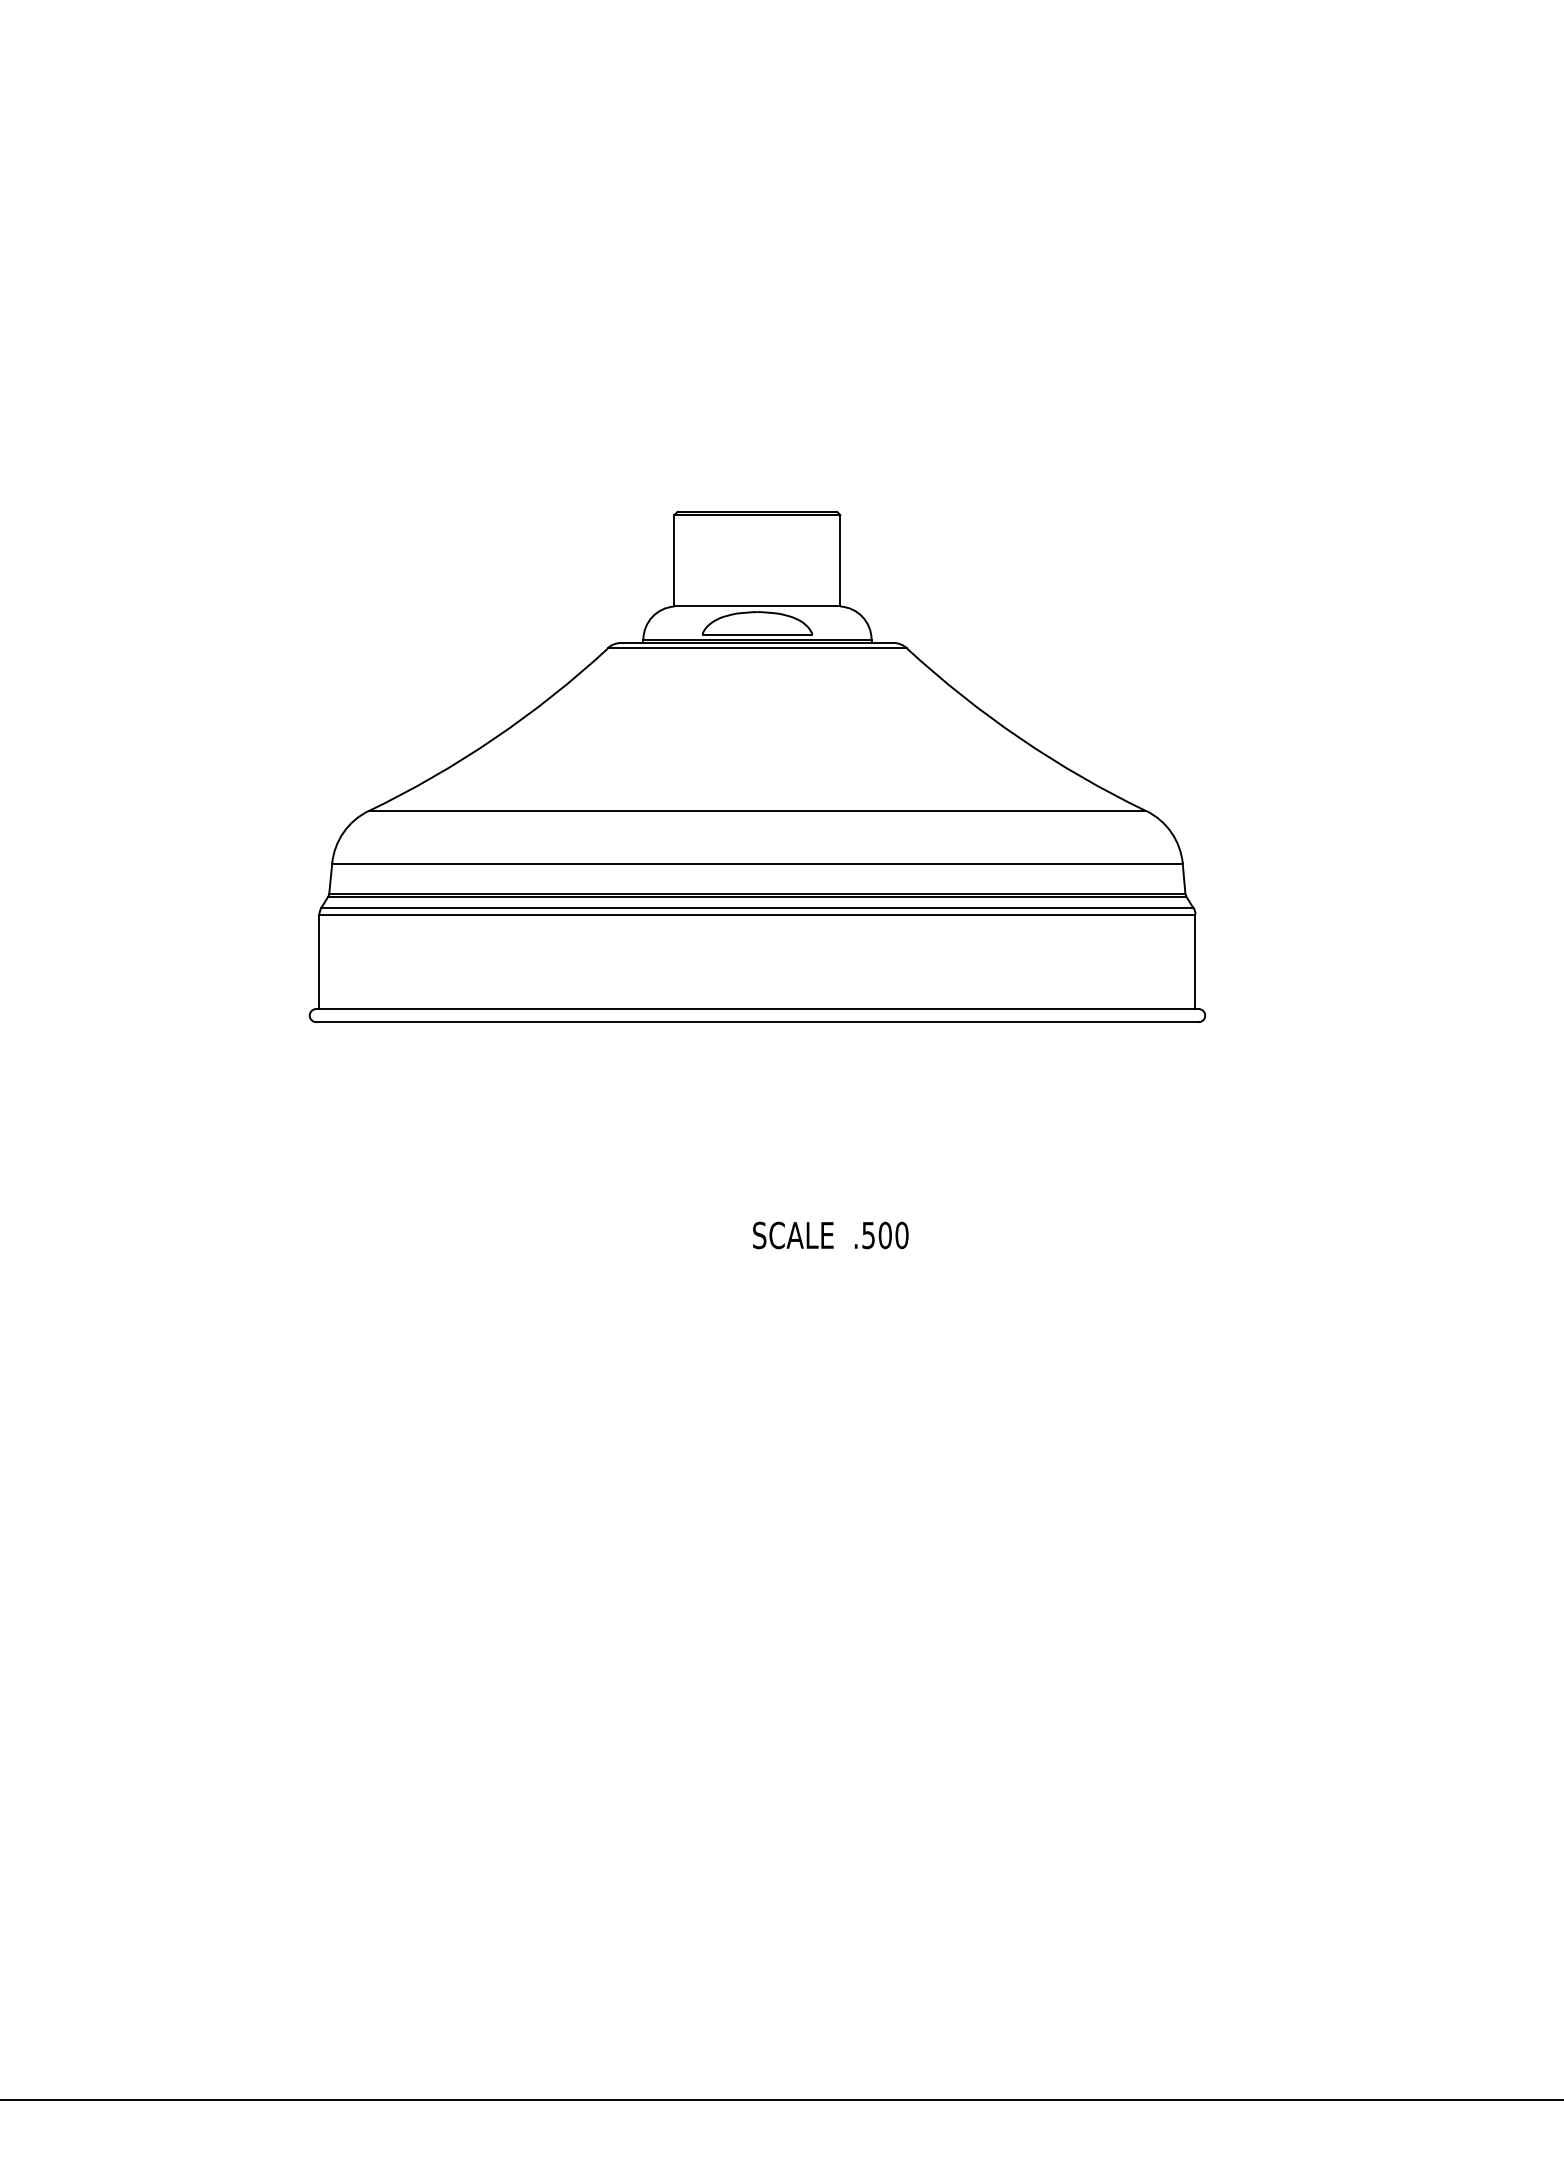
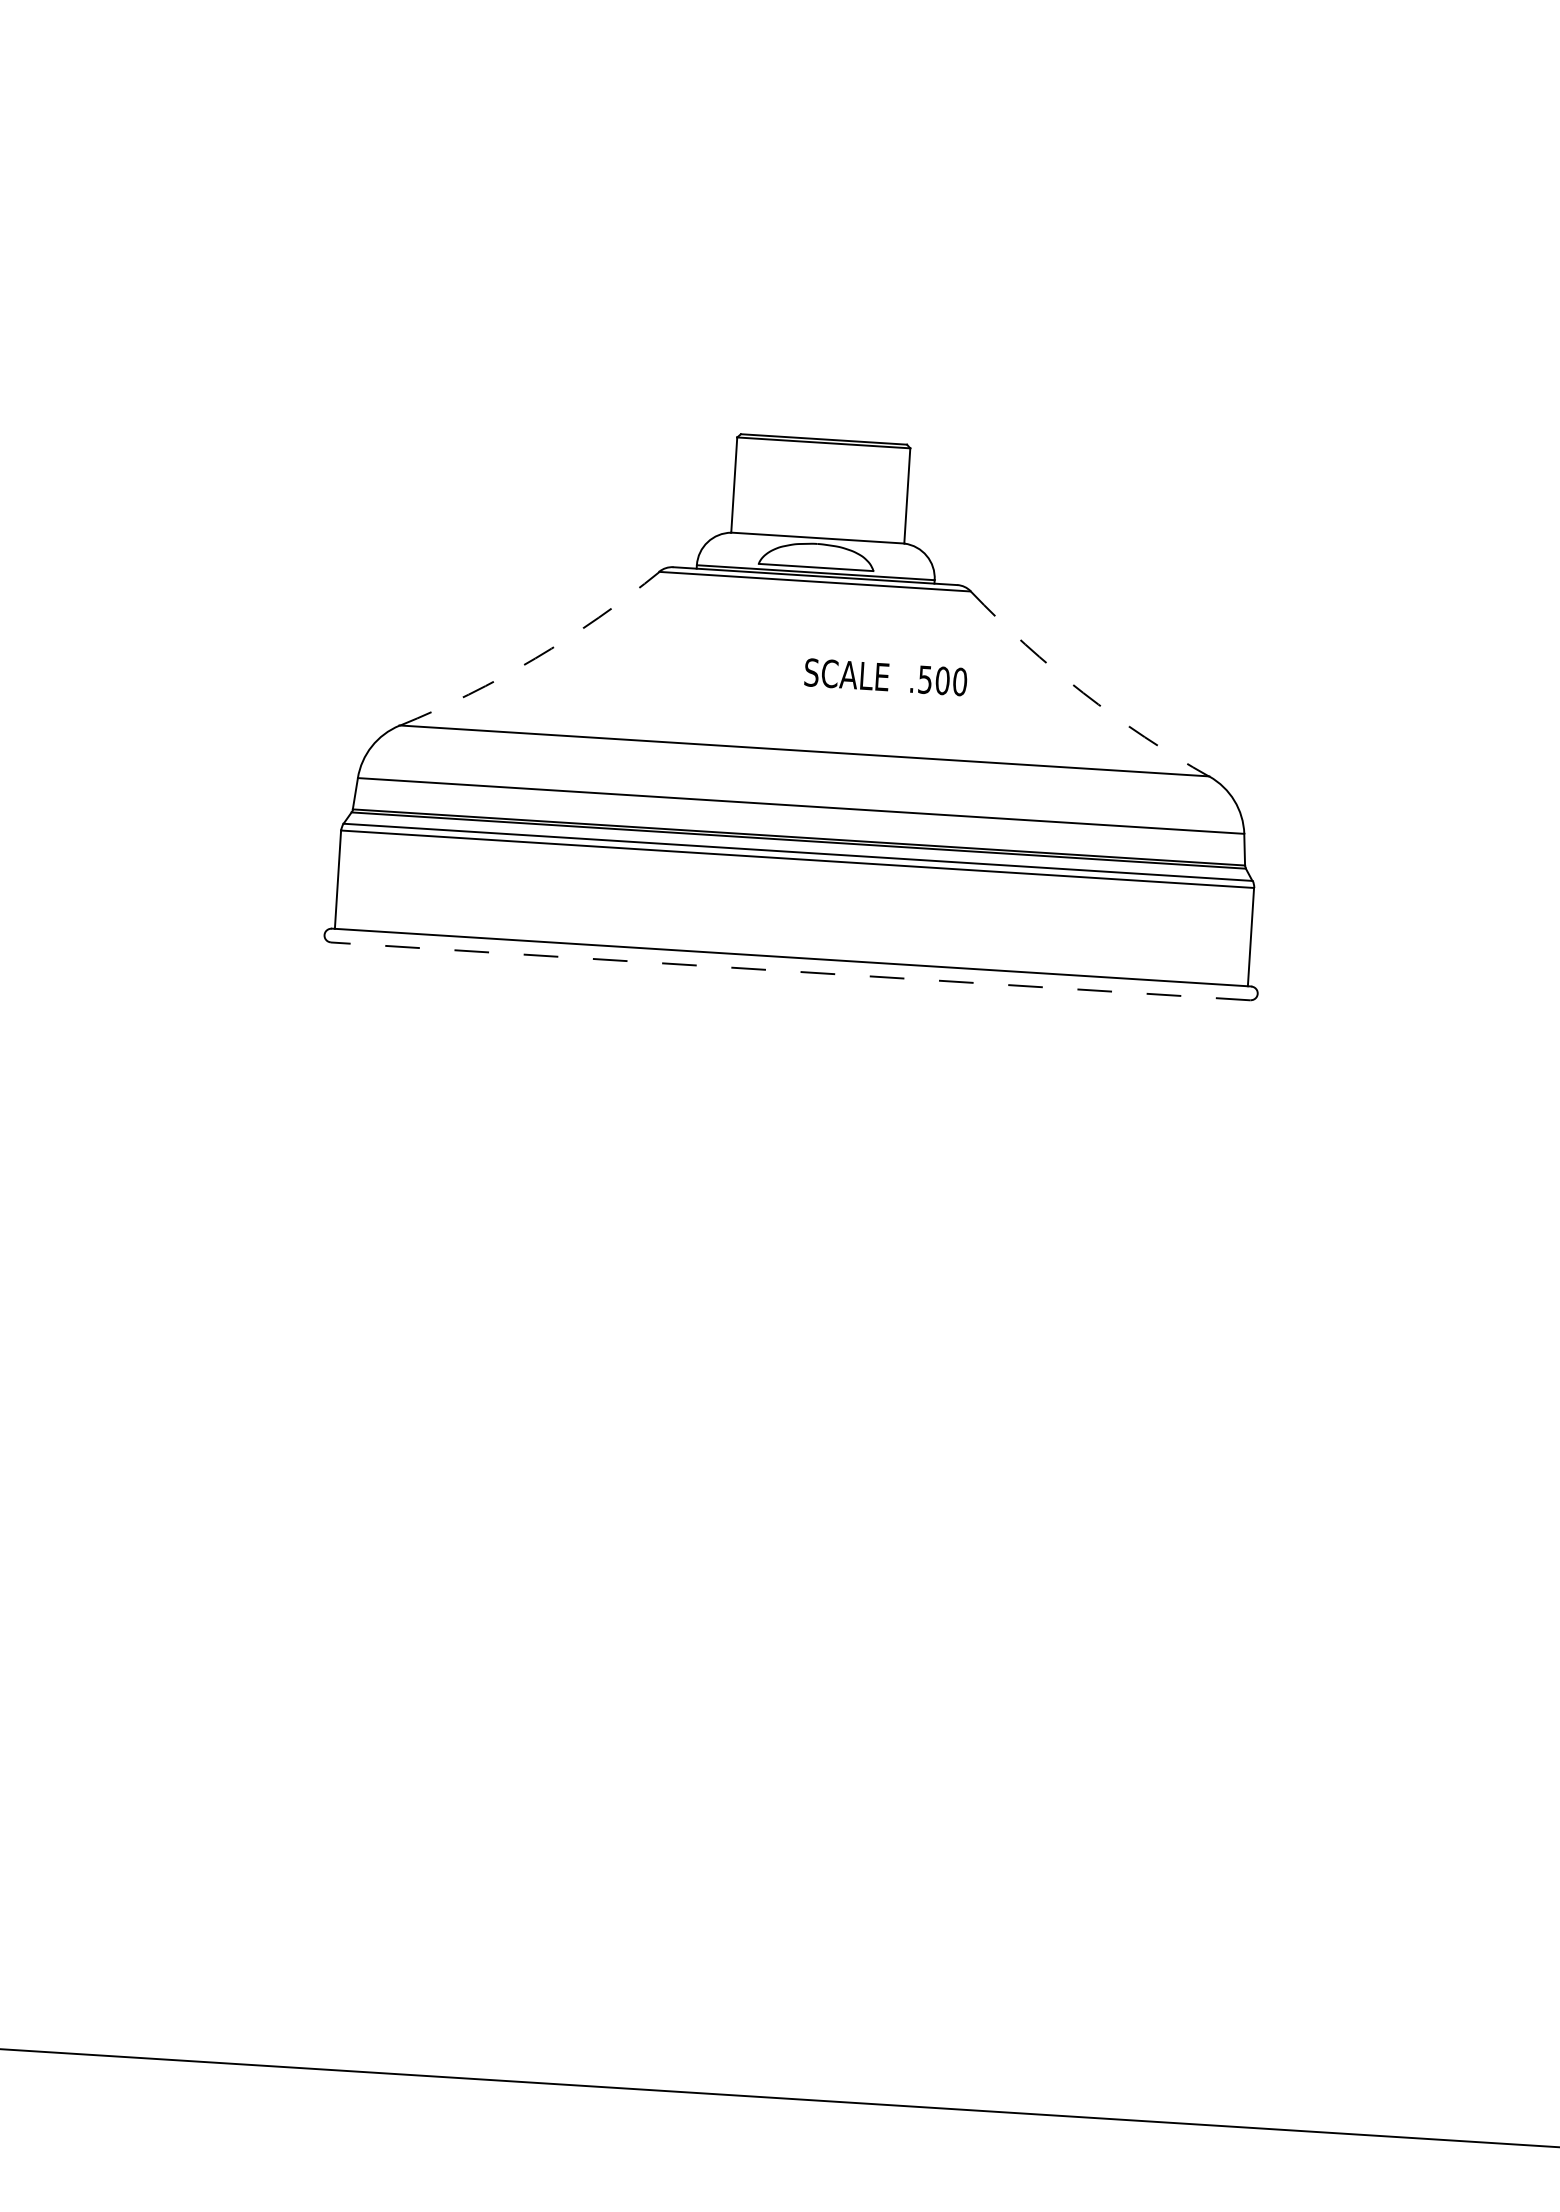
arc: (494, 738) -> (535, 658), solid -> dashed
arc: (1020, 738) -> (1083, 692), solid -> dashed
line: (756, 1022) -> (789, 971), solid -> dashed
text: (830, 1235) -> (885, 677), moved

